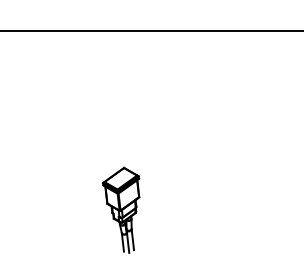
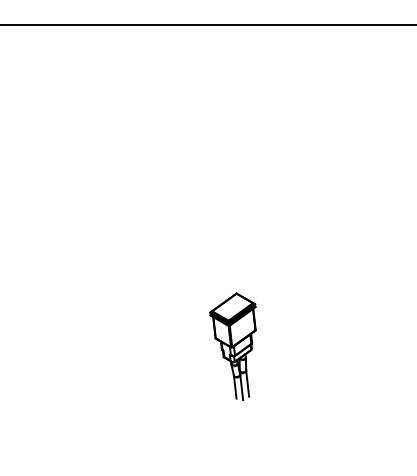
part: (121, 209) -> (233, 345), size x0.7

